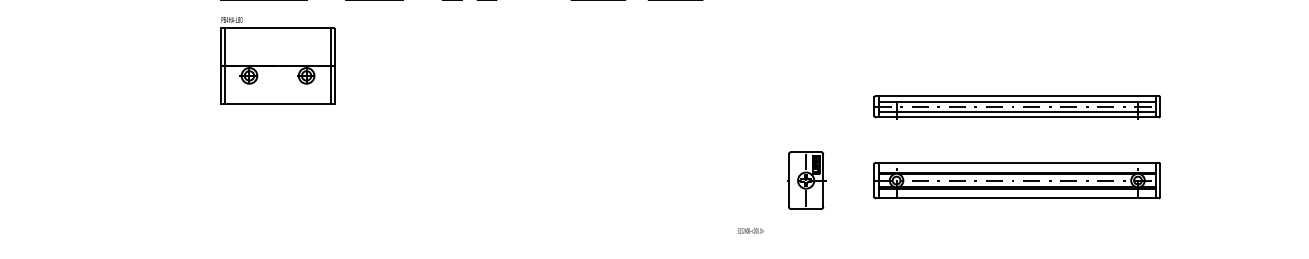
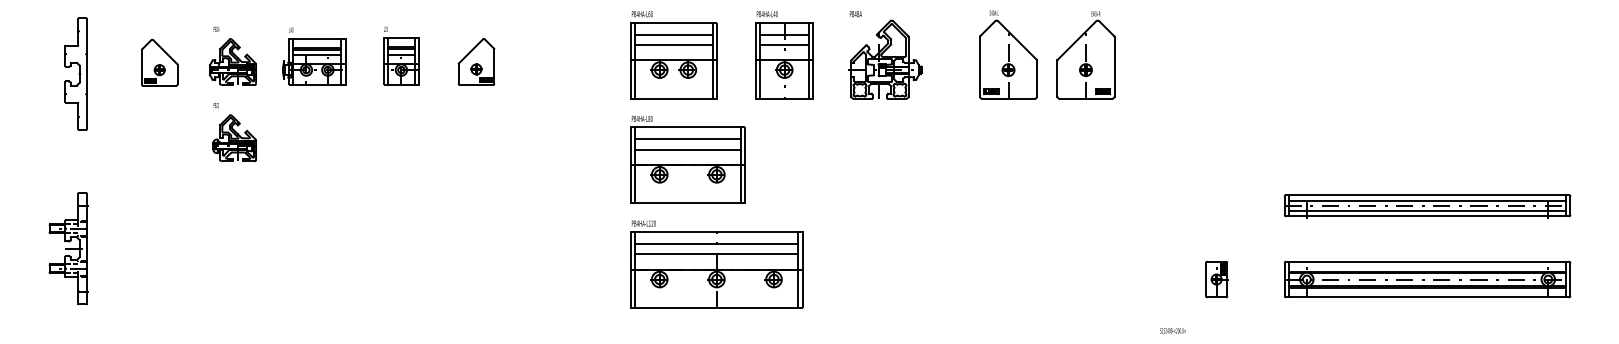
line: (278, 40) -> (688, 139), added
line: (278, 50) -> (688, 149), added
part: (306, 165) -> (716, 264), added
part: (806, 180) -> (1216, 279), size x0.62
text: (750, 230) -> (1172, 330), moved

